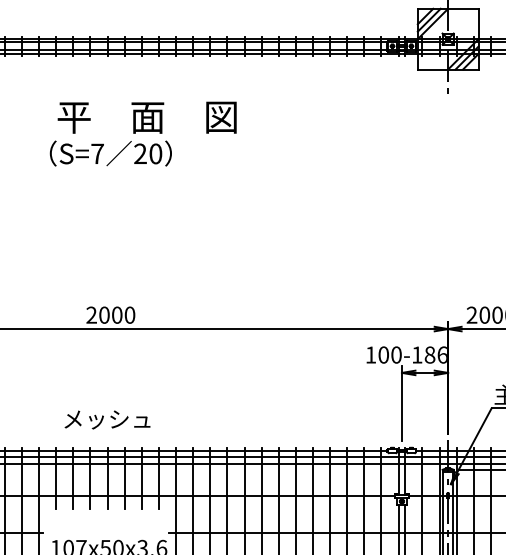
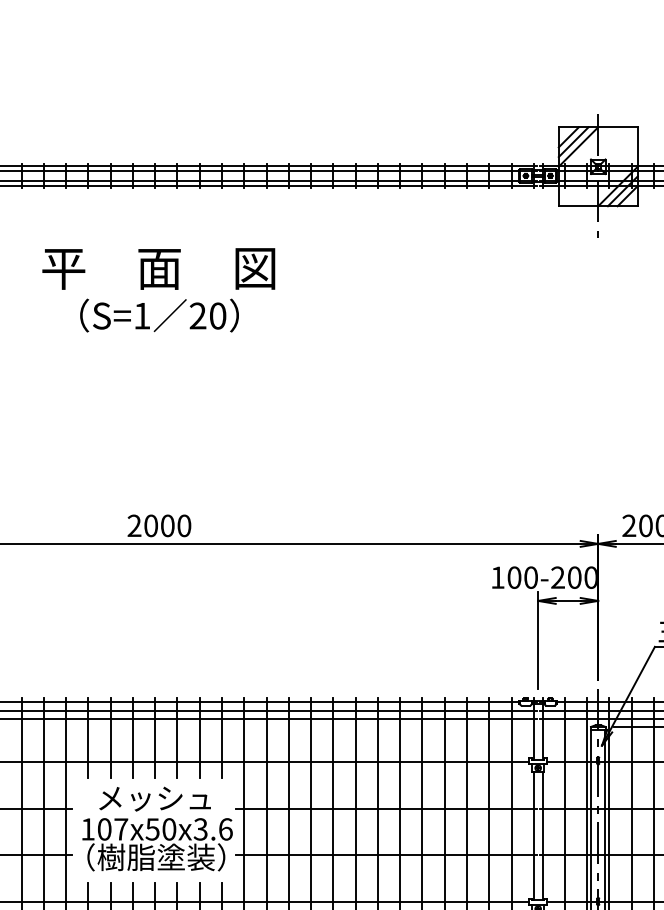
text: (147, 117) -> (158, 268), moved
text: (97, 154) -> (142, 316), S=7 -> S=1
text: (429, 354) -> (573, 577), 100-186 -> 100-200
text: (107, 419) -> (154, 798), moved

